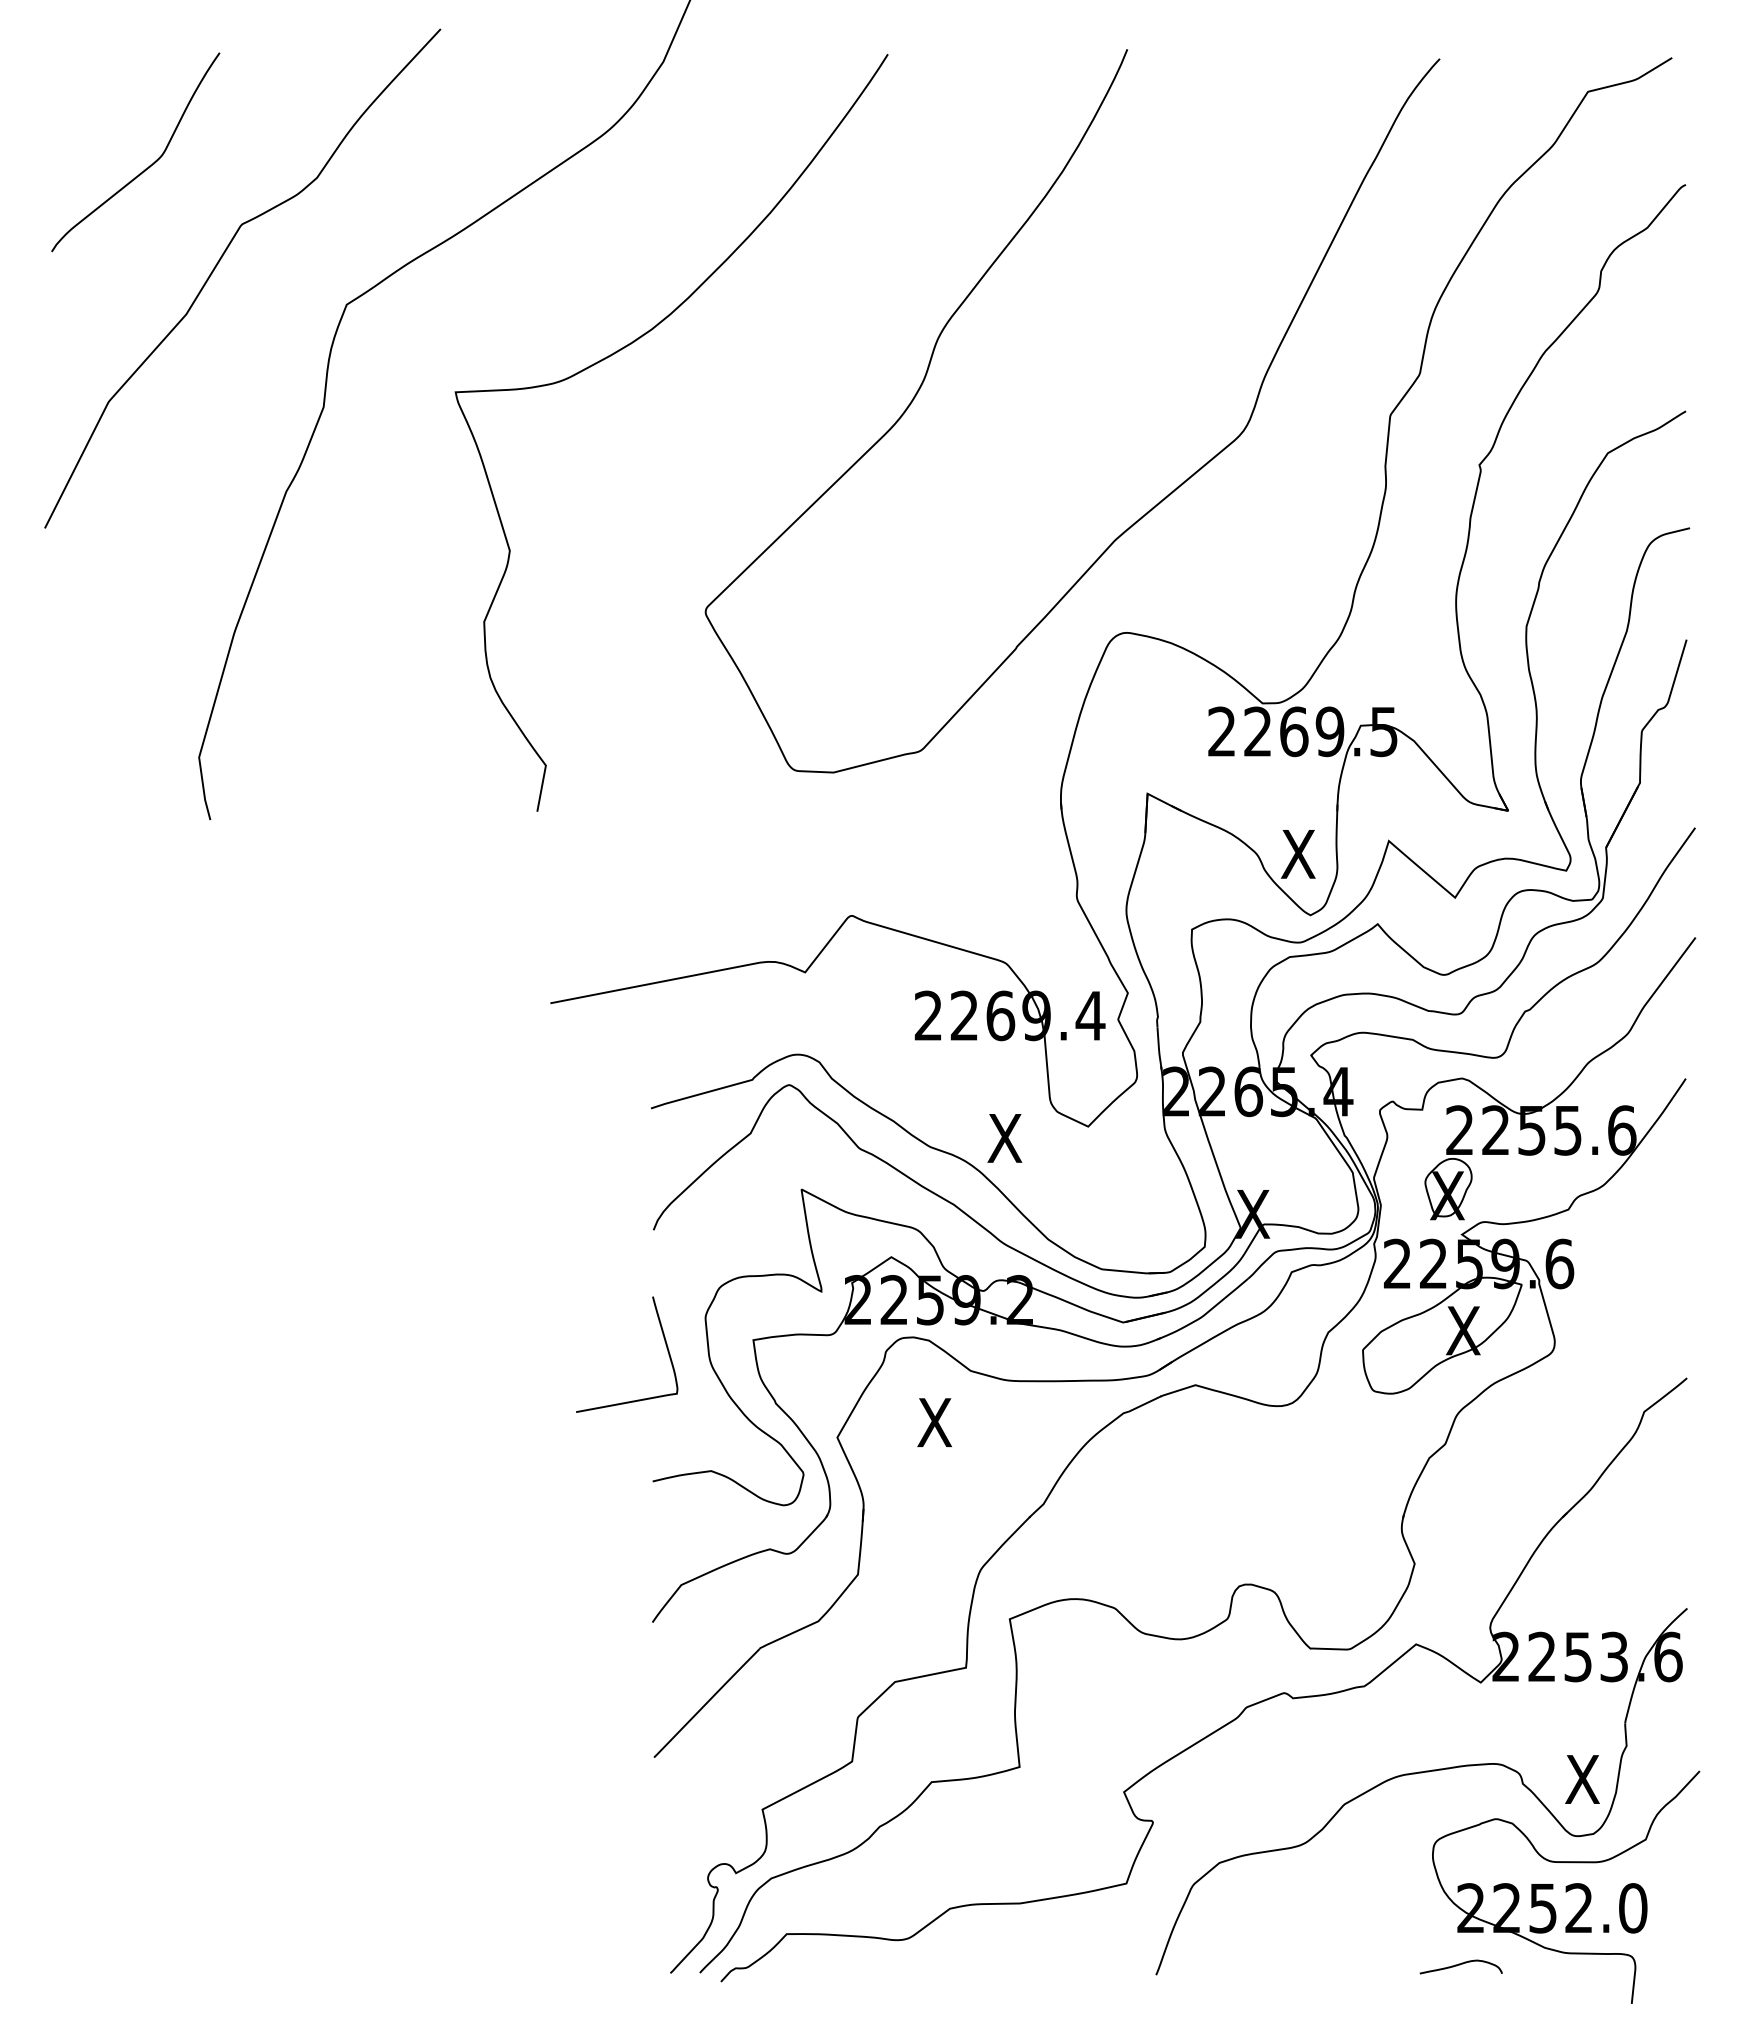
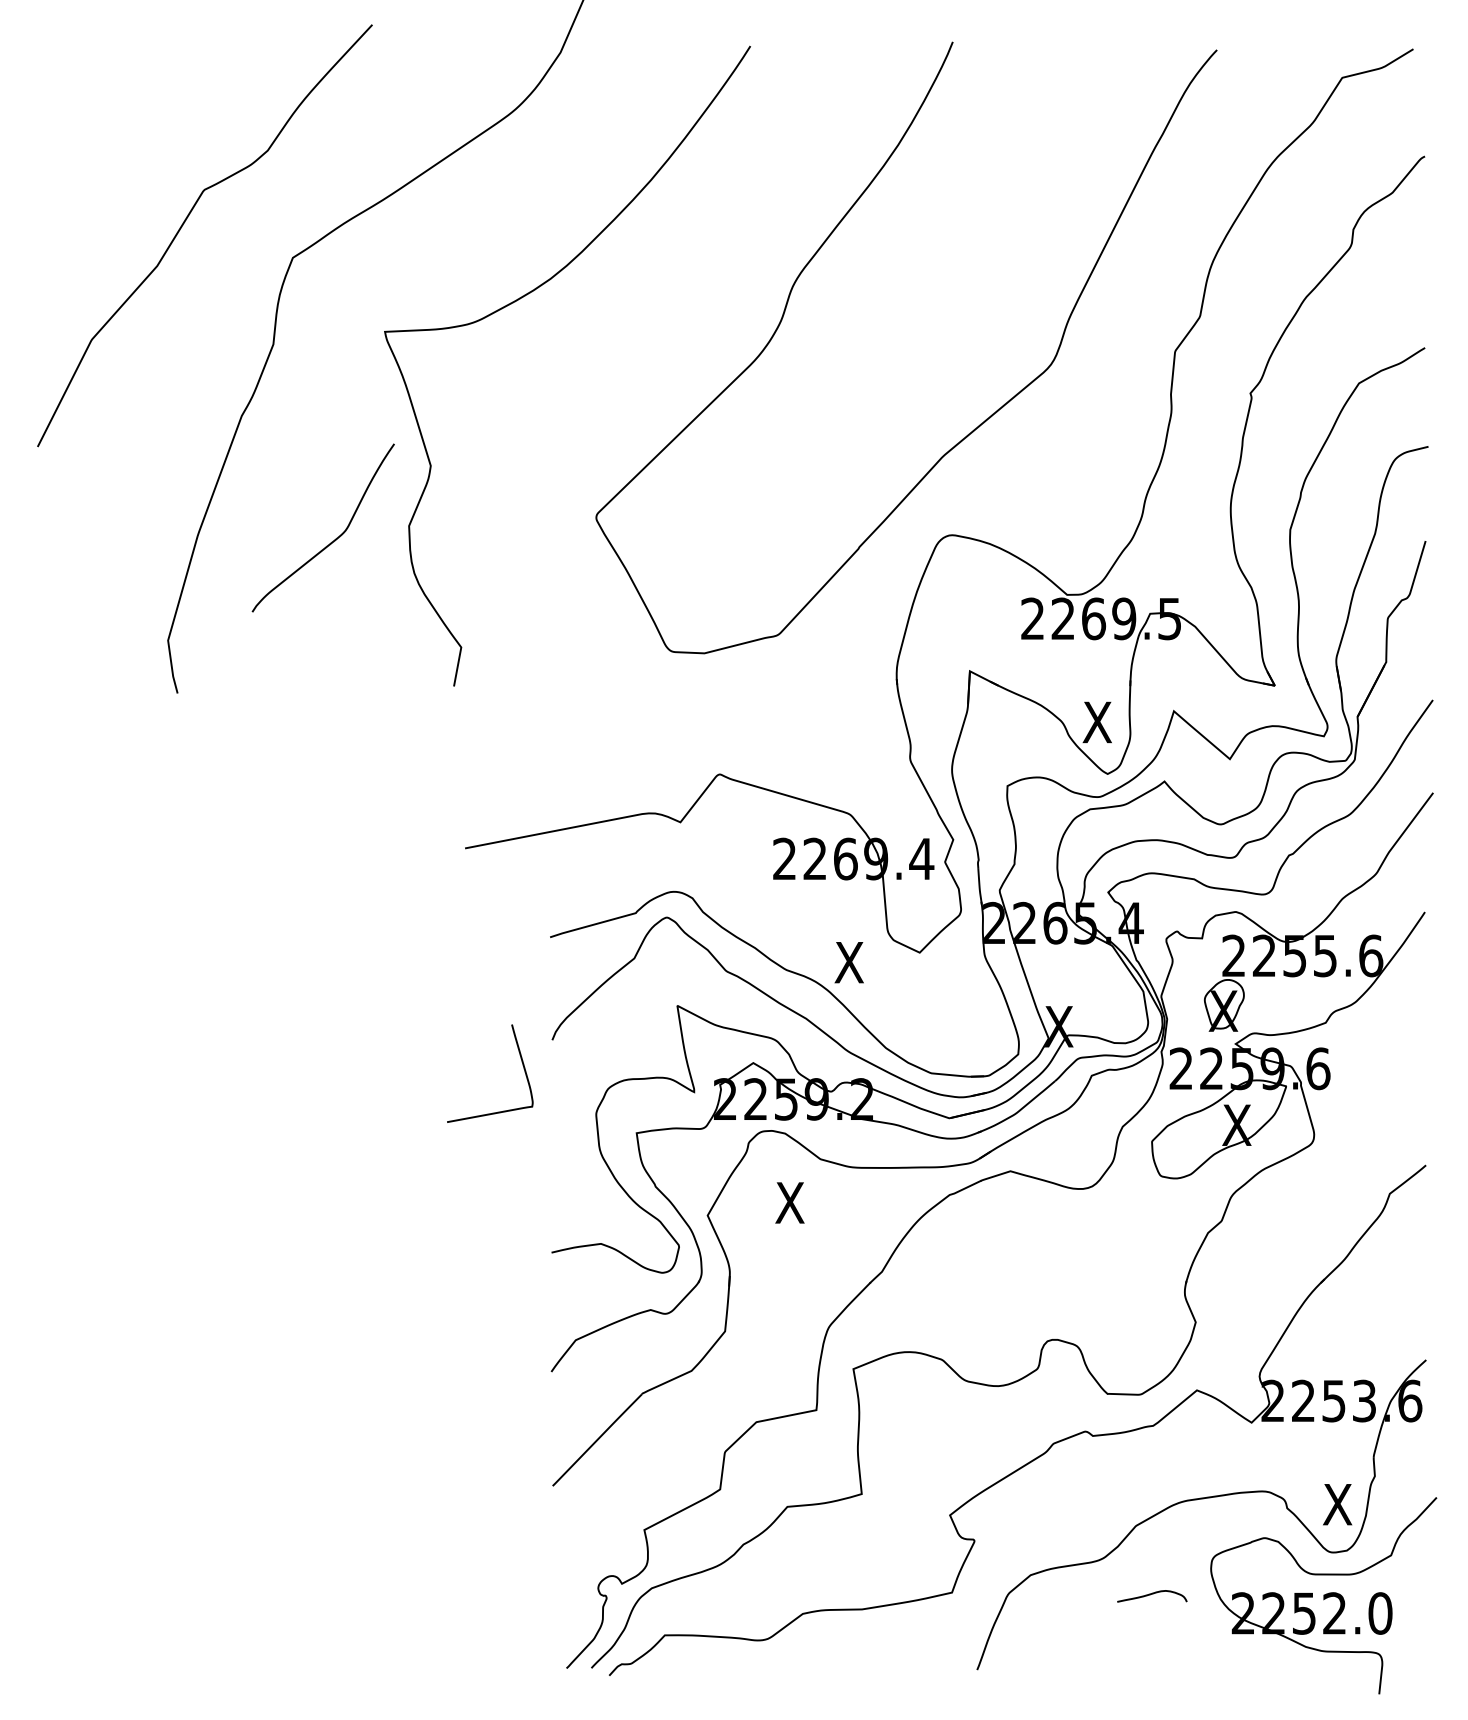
curve: (145, 168) -> (331, 541), moved
curve: (665, 1345) -> (522, 1065), moved
curve: (1460, 1965) -> (1151, 1595), moved

